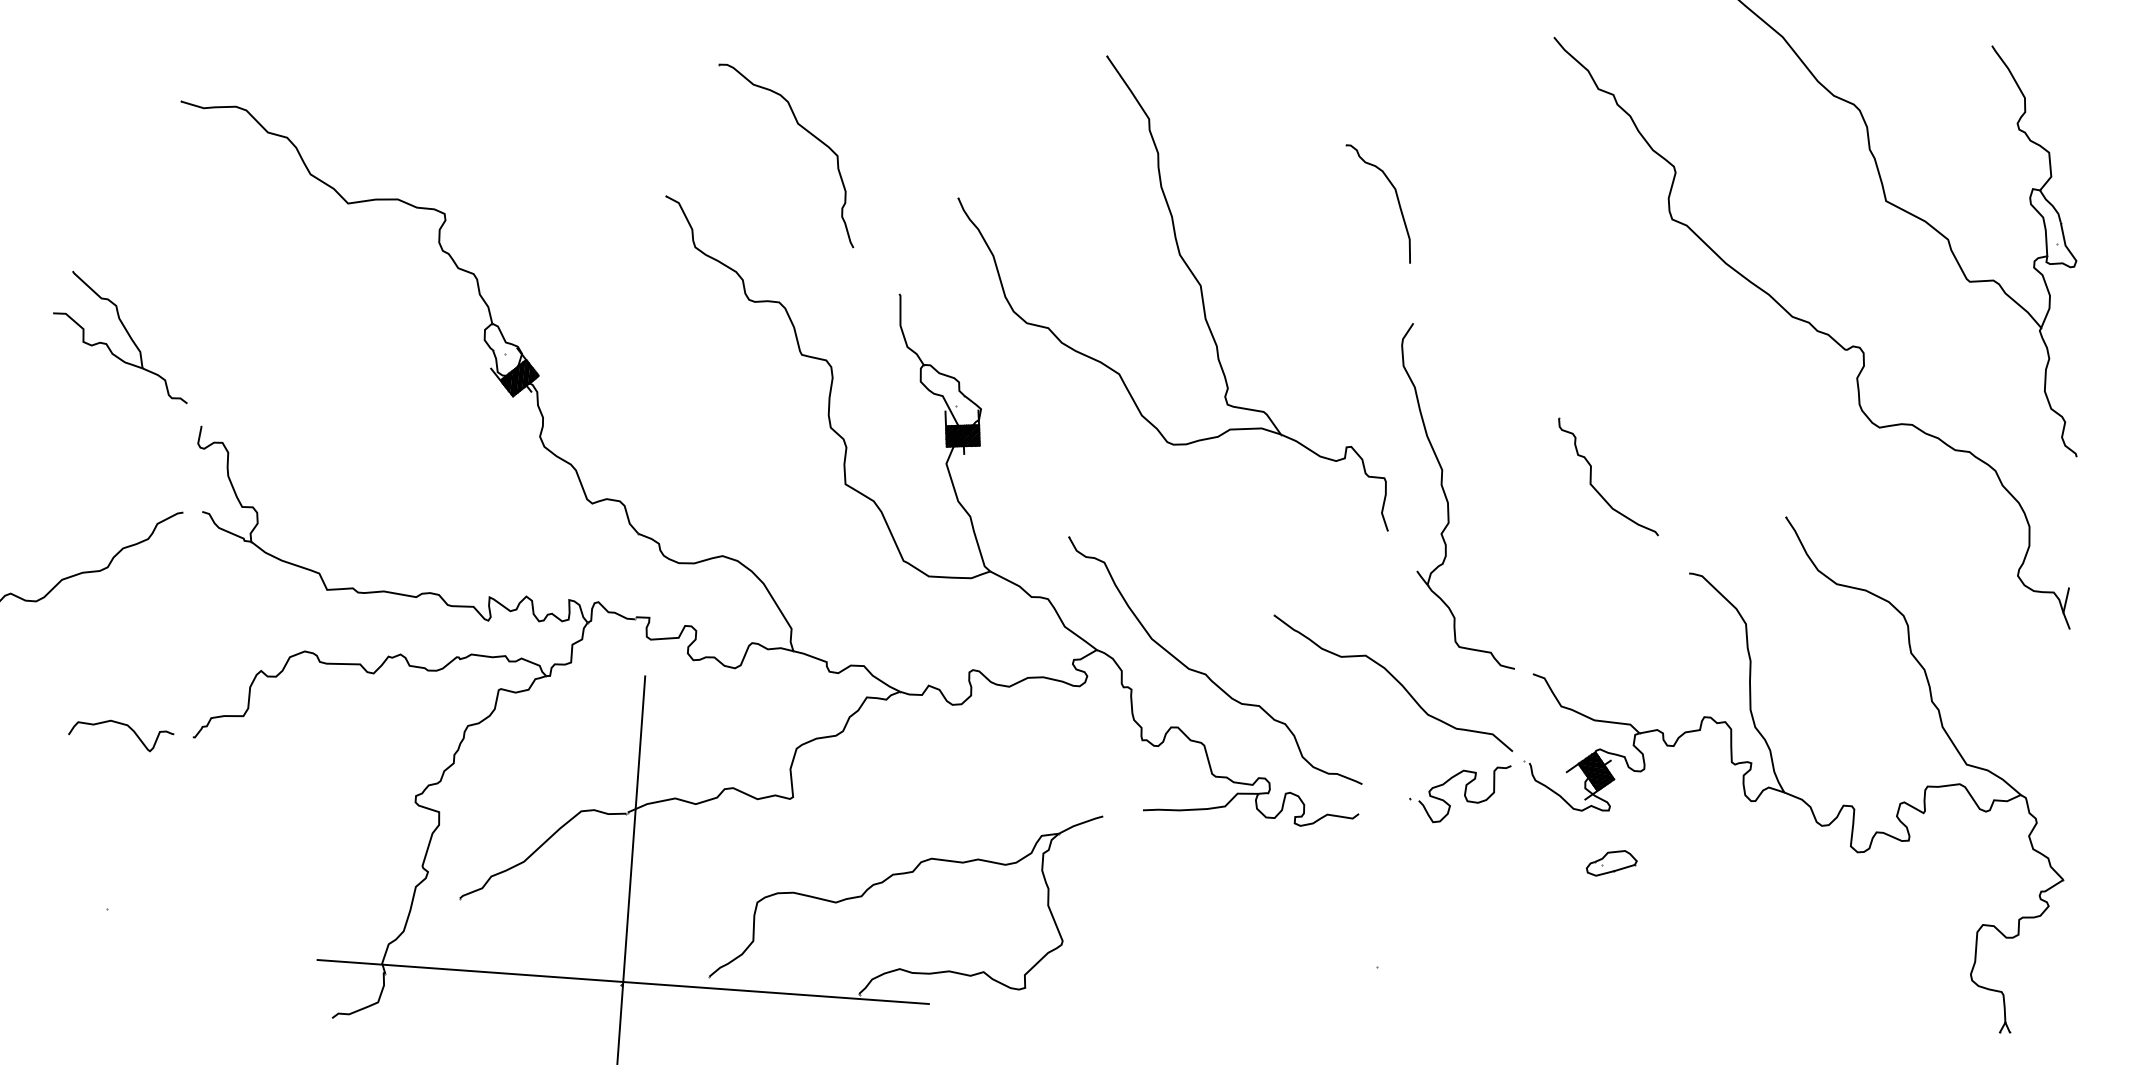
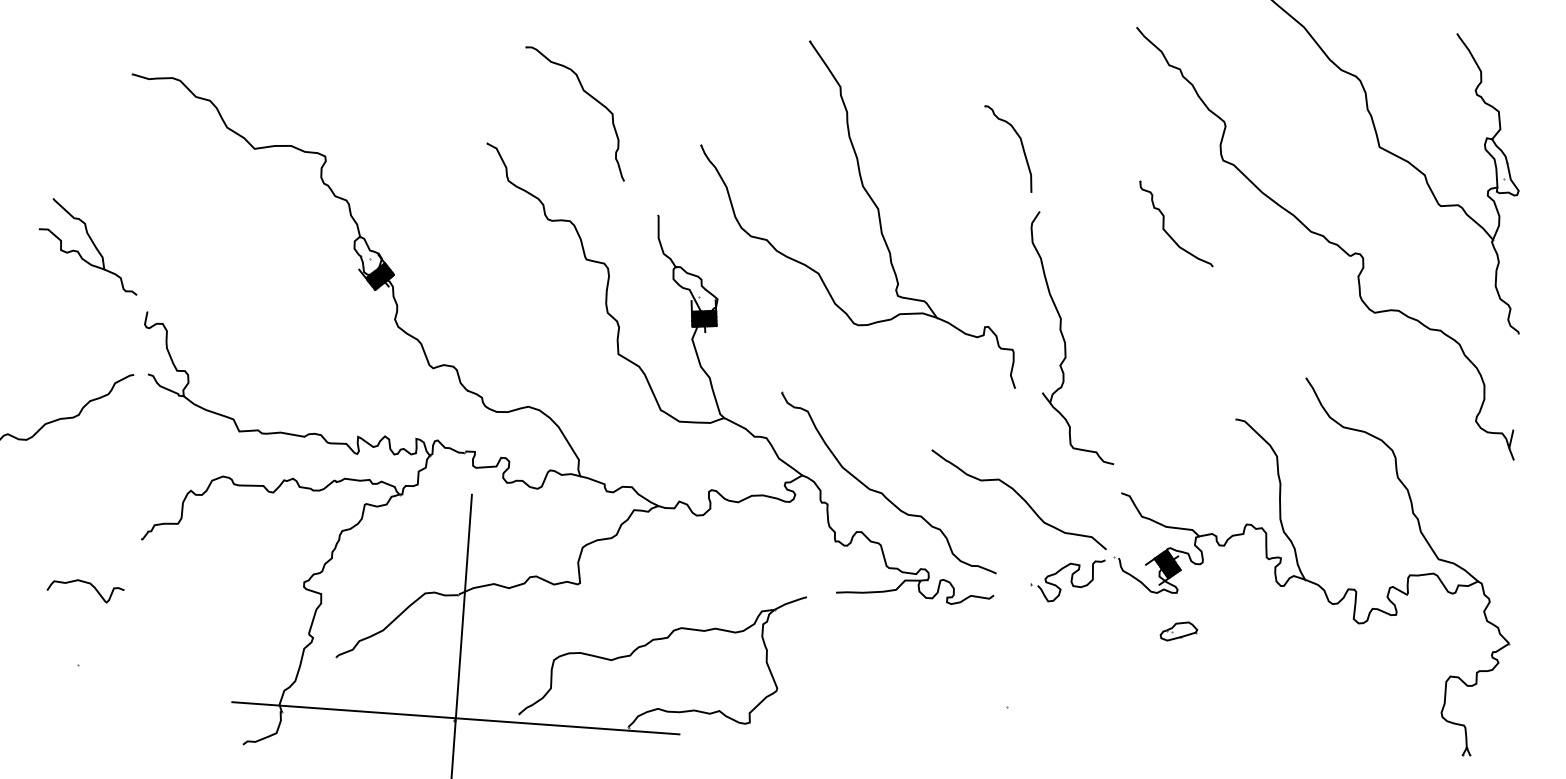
part: (1592, 476) -> (1164, 223), moved
part: (1448, 499) -> (1065, 340), moved
curve: (127, 728) -> (90, 585), moved

